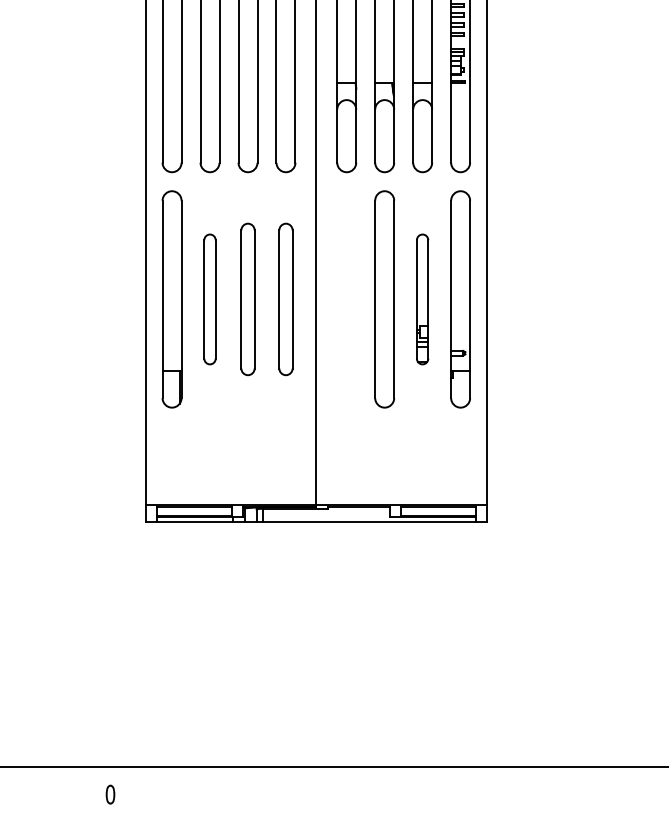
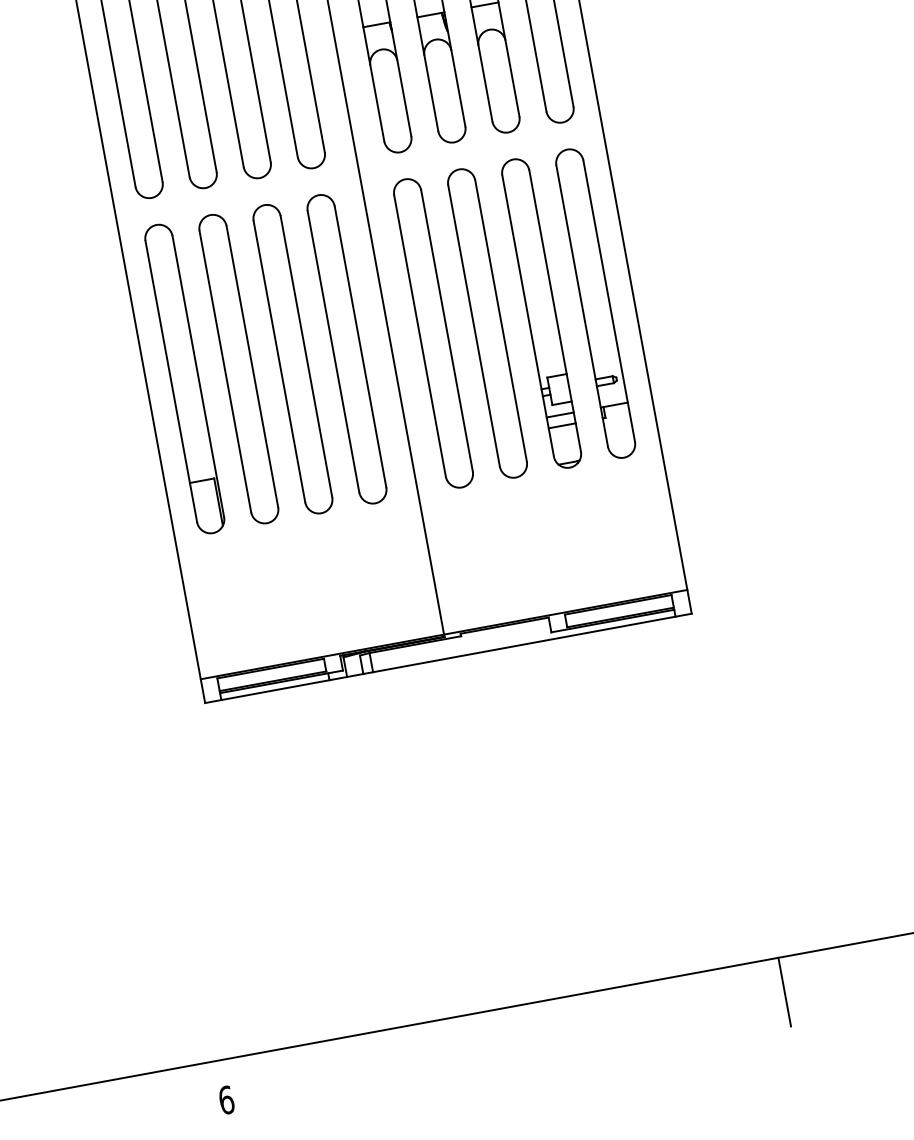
part: (209, 299) -> (238, 369), size x1.67
part: (247, 299) -> (292, 359), size x1.43
part: (285, 299) -> (346, 349), size x1.43
part: (346, 299) -> (433, 333), added
part: (422, 299) -> (541, 313), size x1.67
line: (503, 790) -> (785, 991), added
text: (110, 794) -> (226, 1100), 0 -> 6

